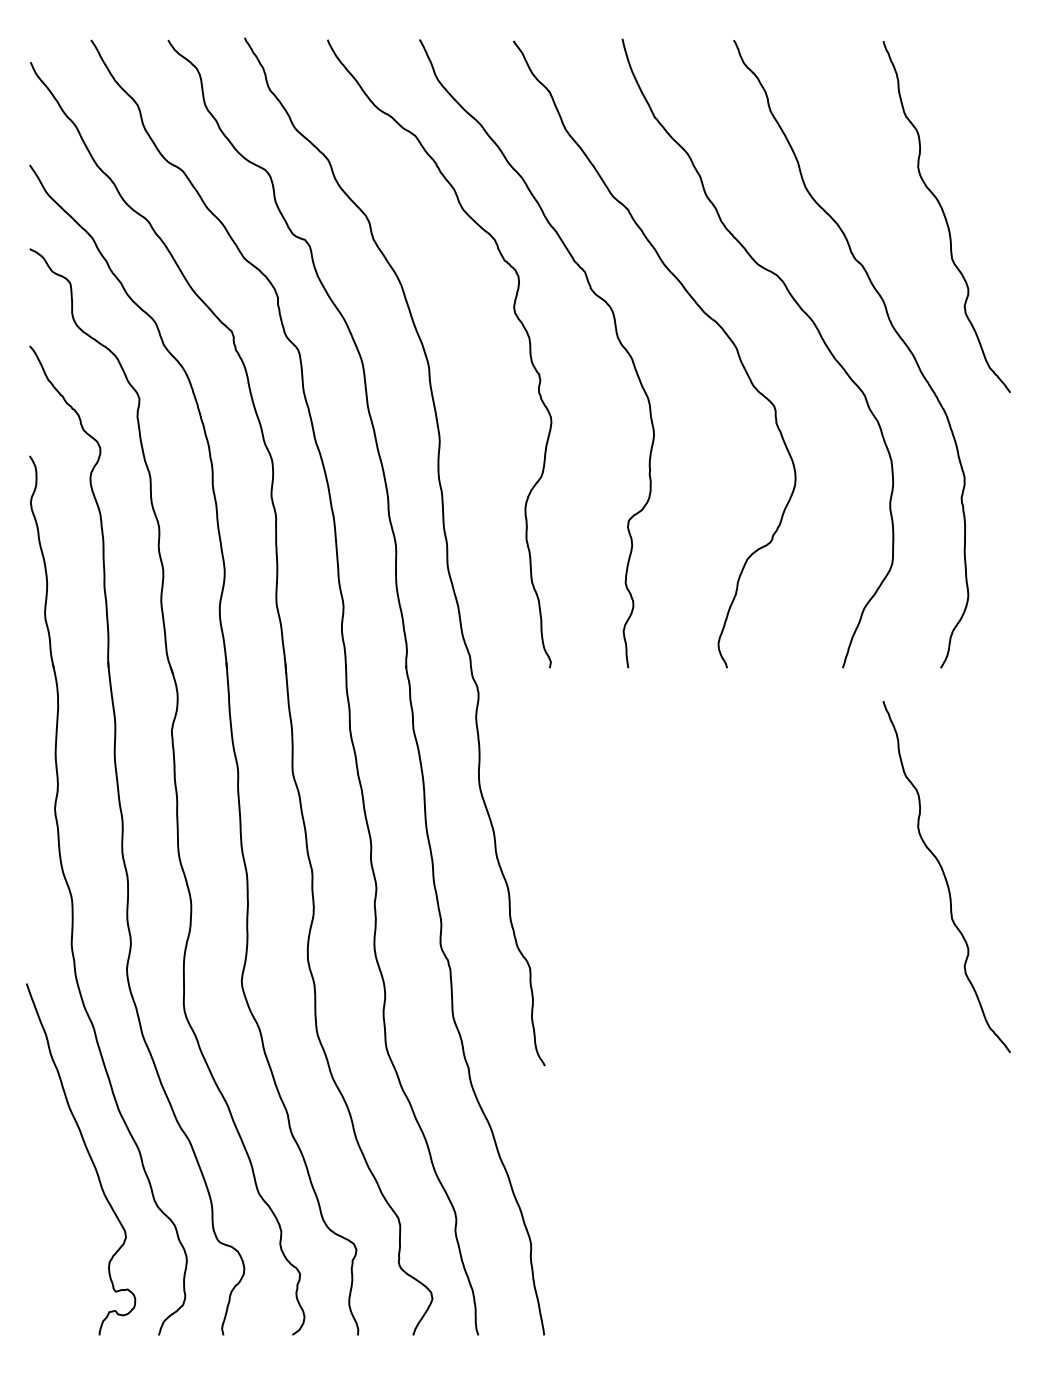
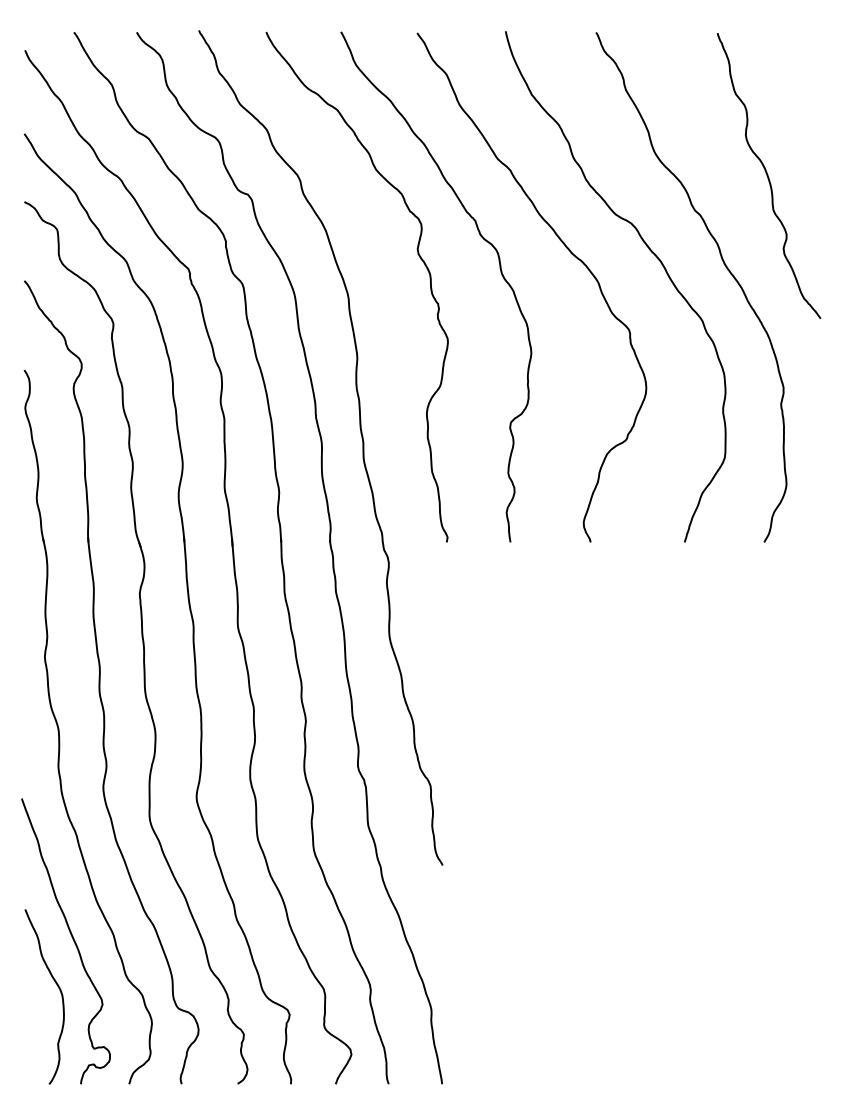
curve: (945, 876) -> (768, 711), removed
curve: (72, 1218) -> (59, 989), added

